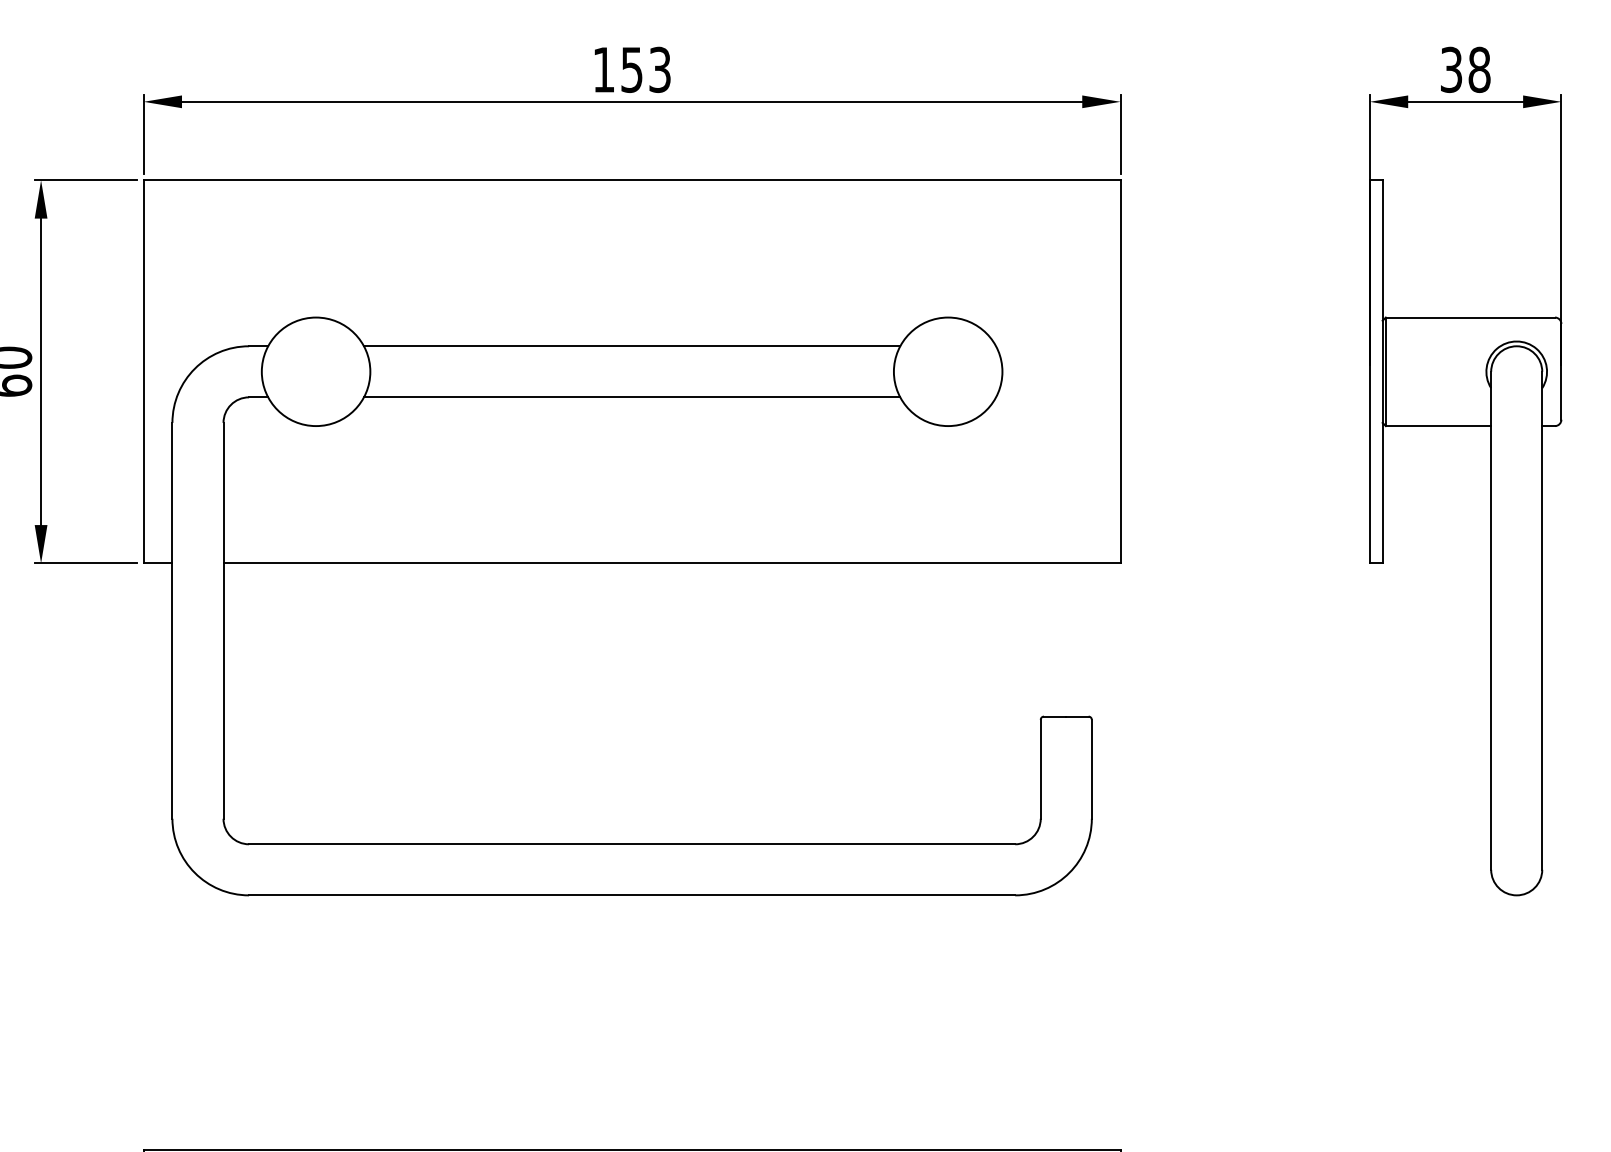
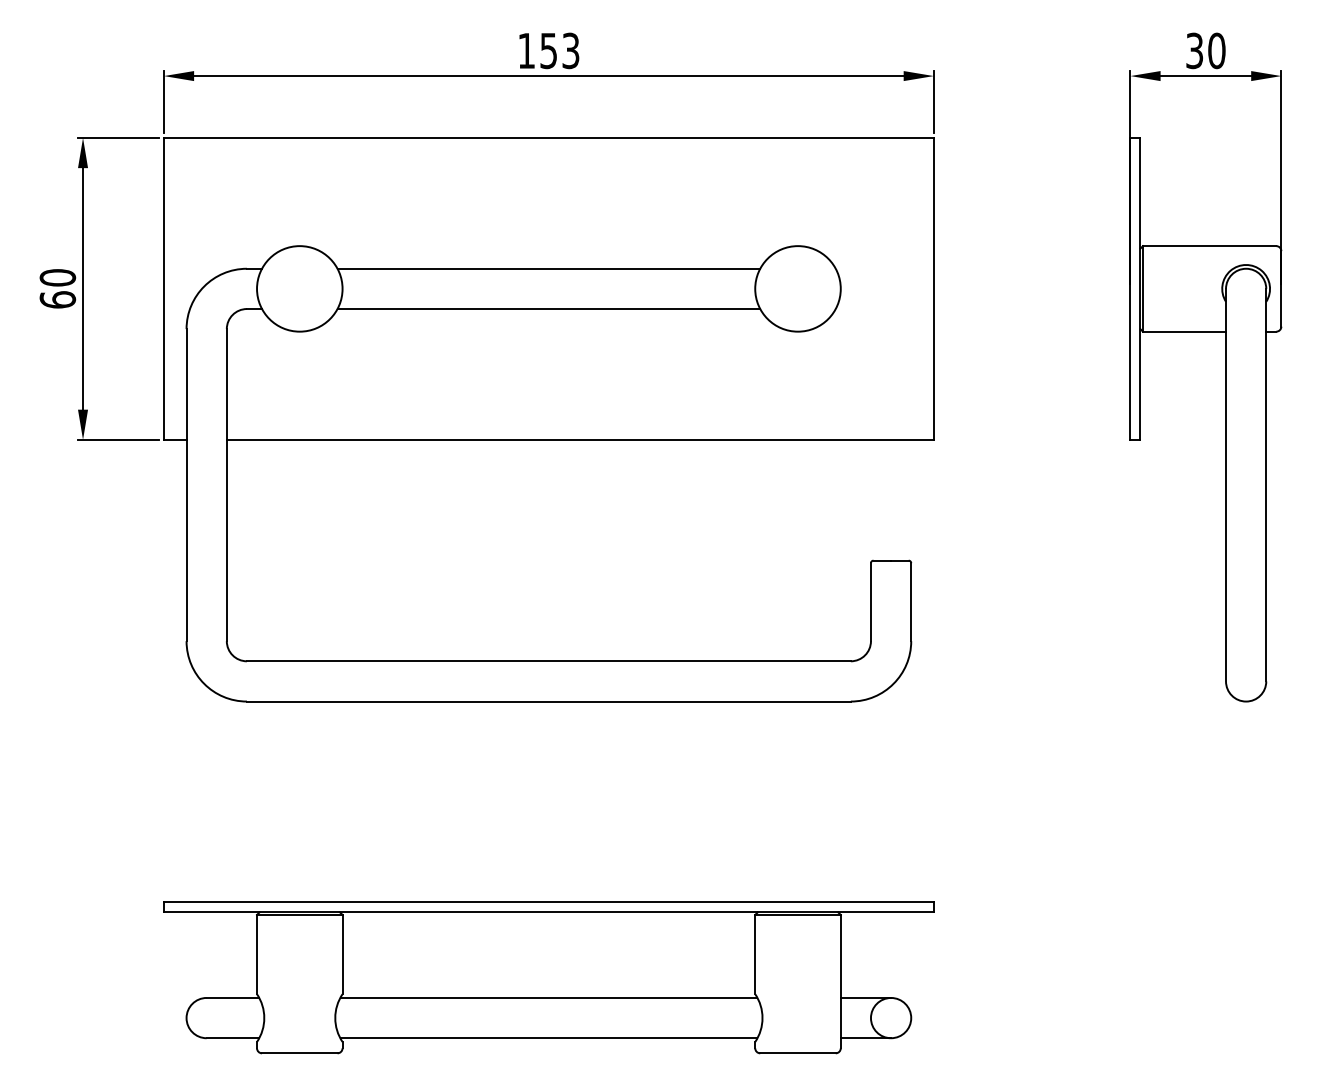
text: (1479, 69) -> (1216, 50), 38 -> 30

